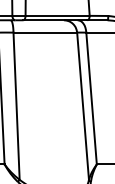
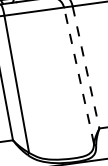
line: (91, 99) -> (86, 68), solid -> dashed
line: (83, 106) -> (79, 75), solid -> dashed

